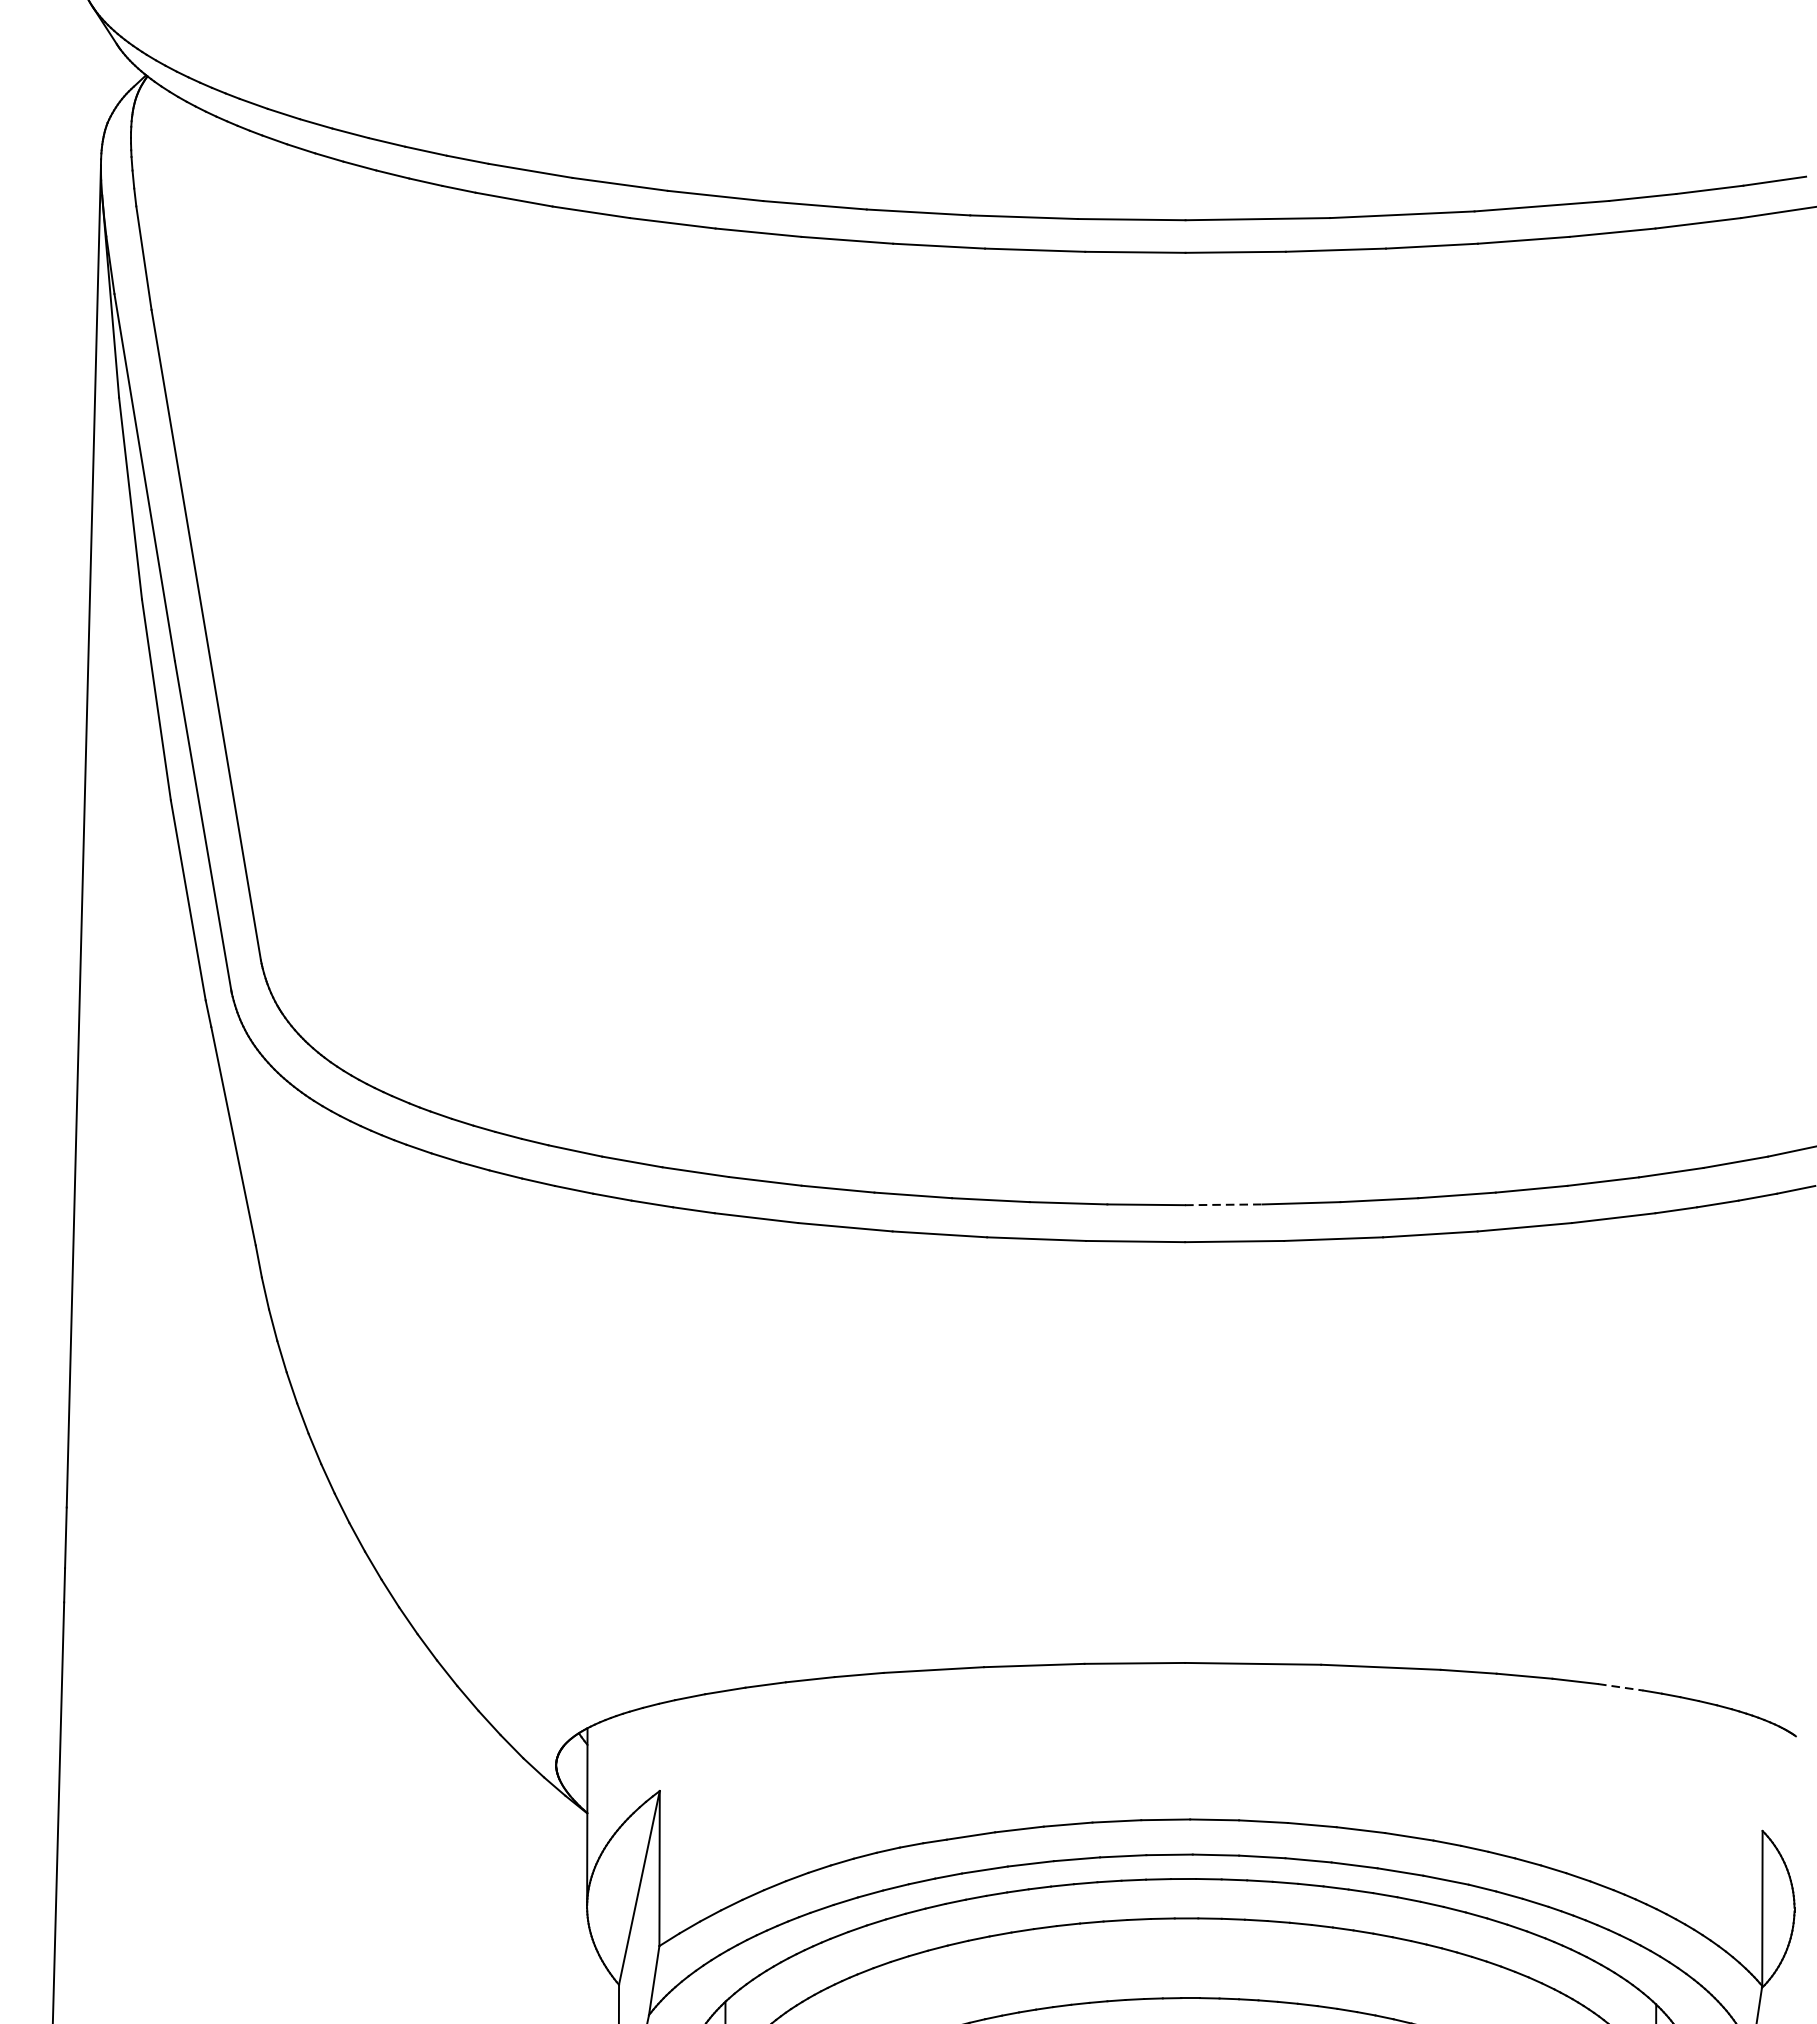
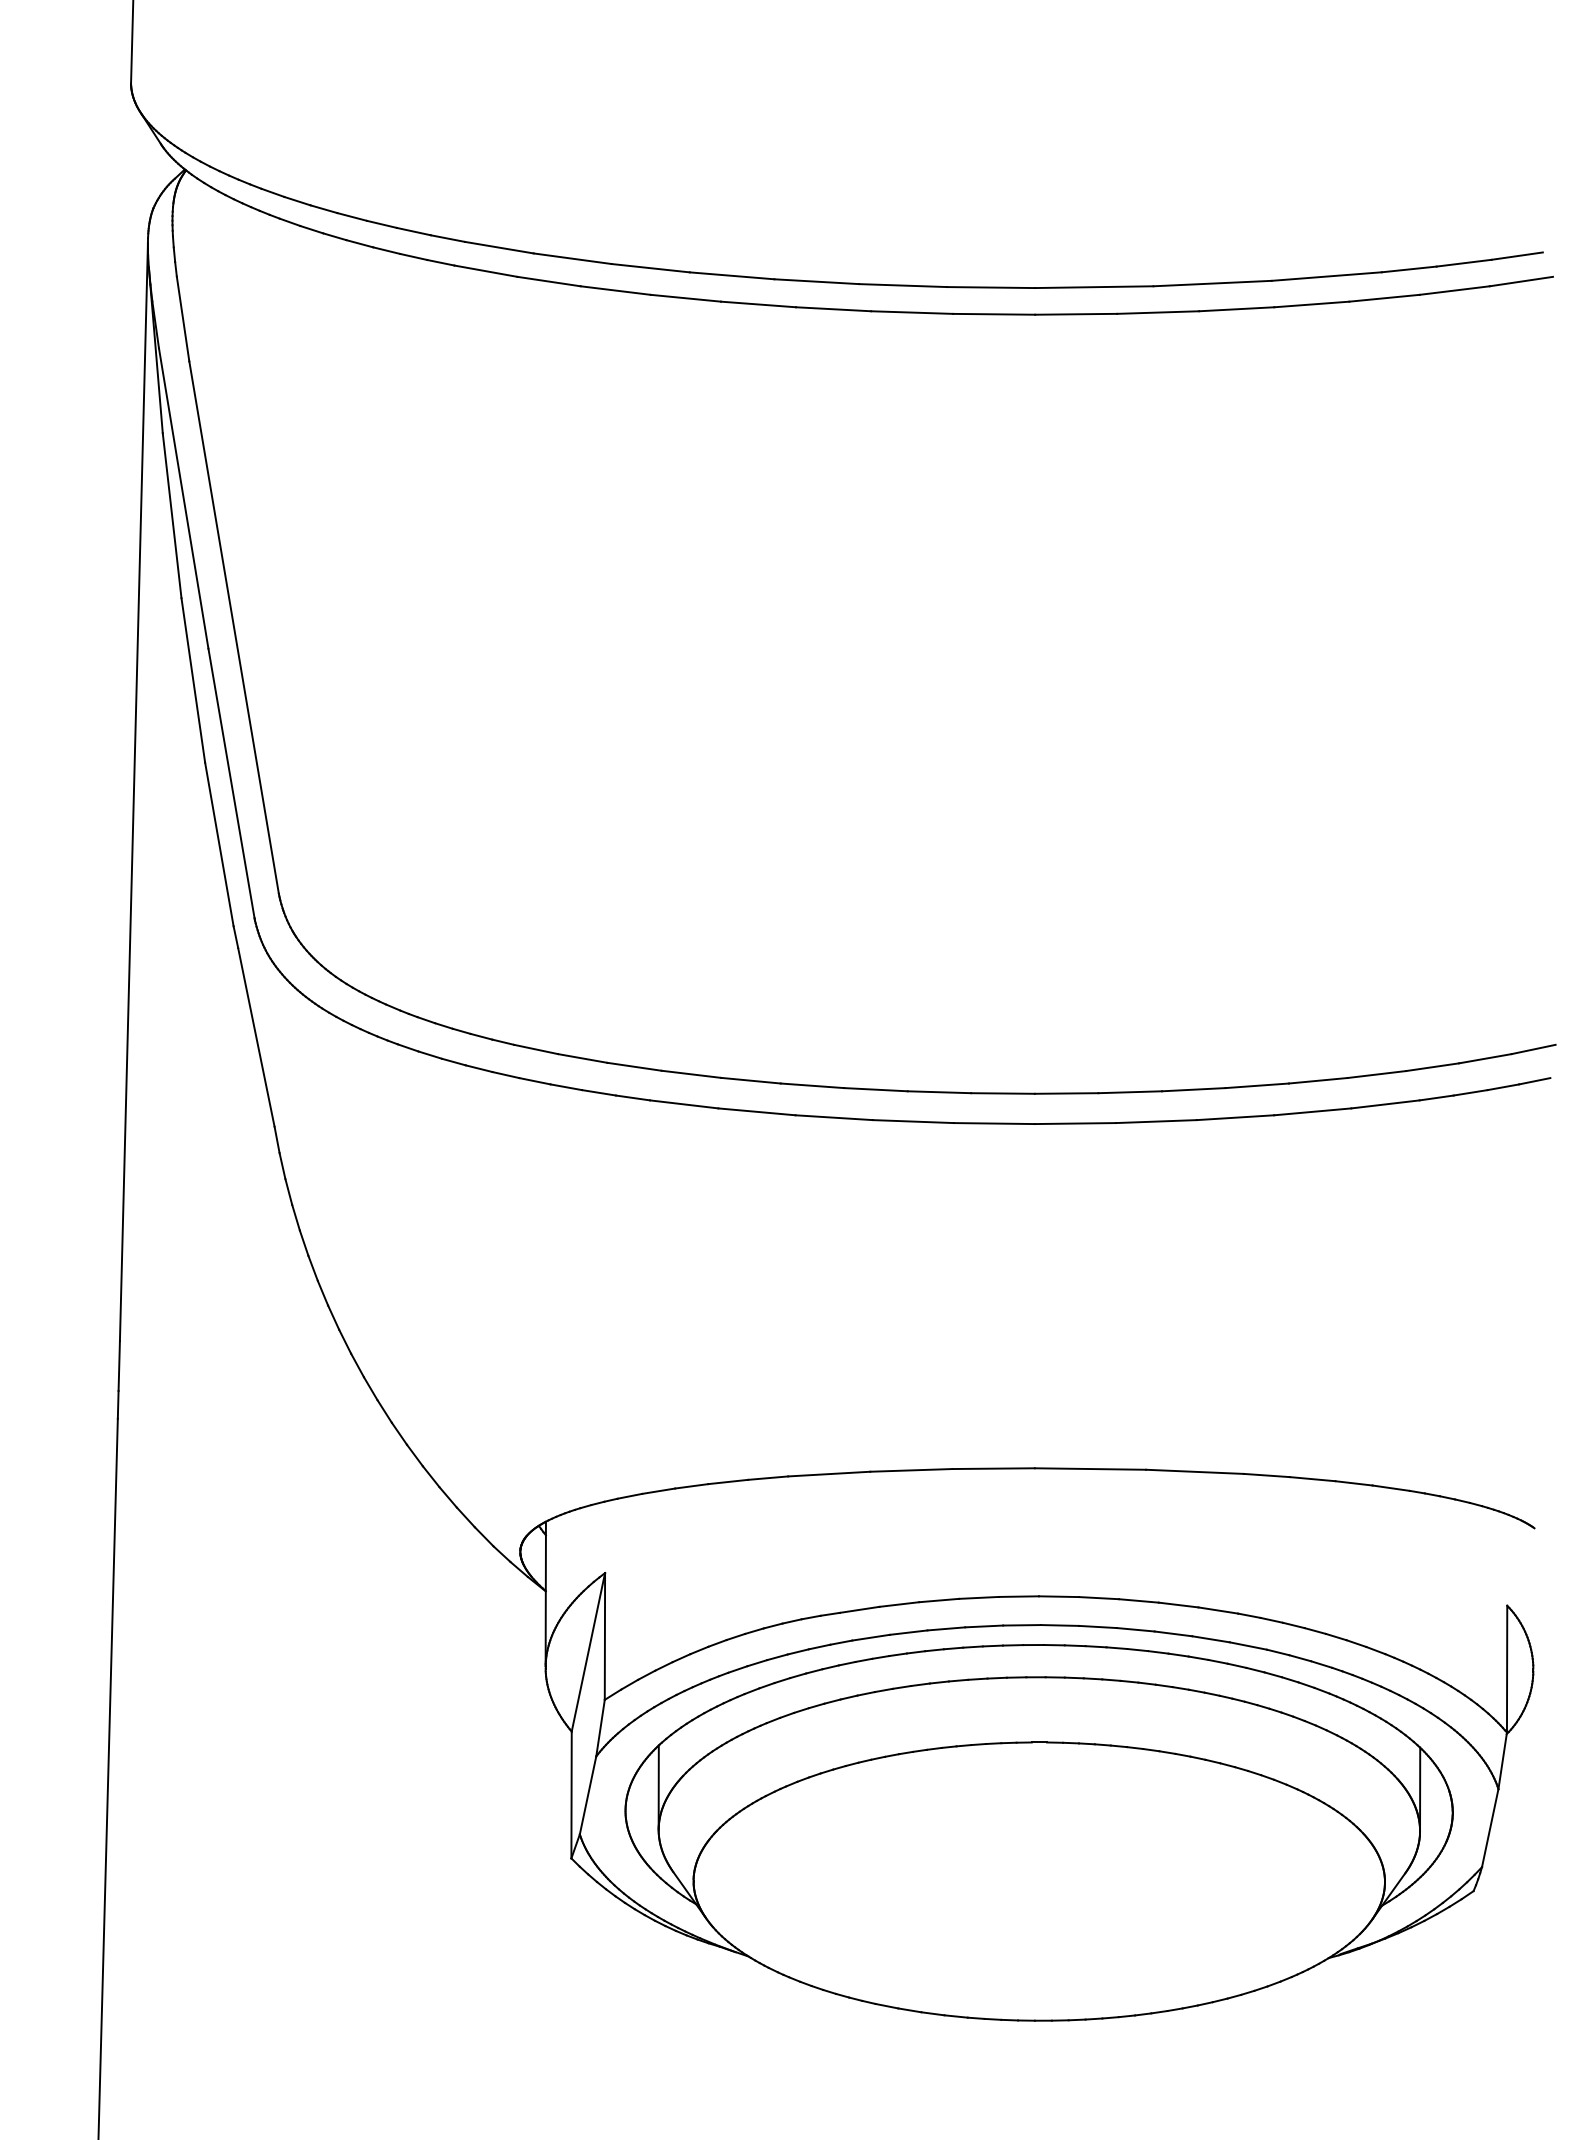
line: (1223, 1204) -> (1066, 1093), dashed -> solid
line: (1621, 1687) -> (1391, 1488), dashed -> solid

